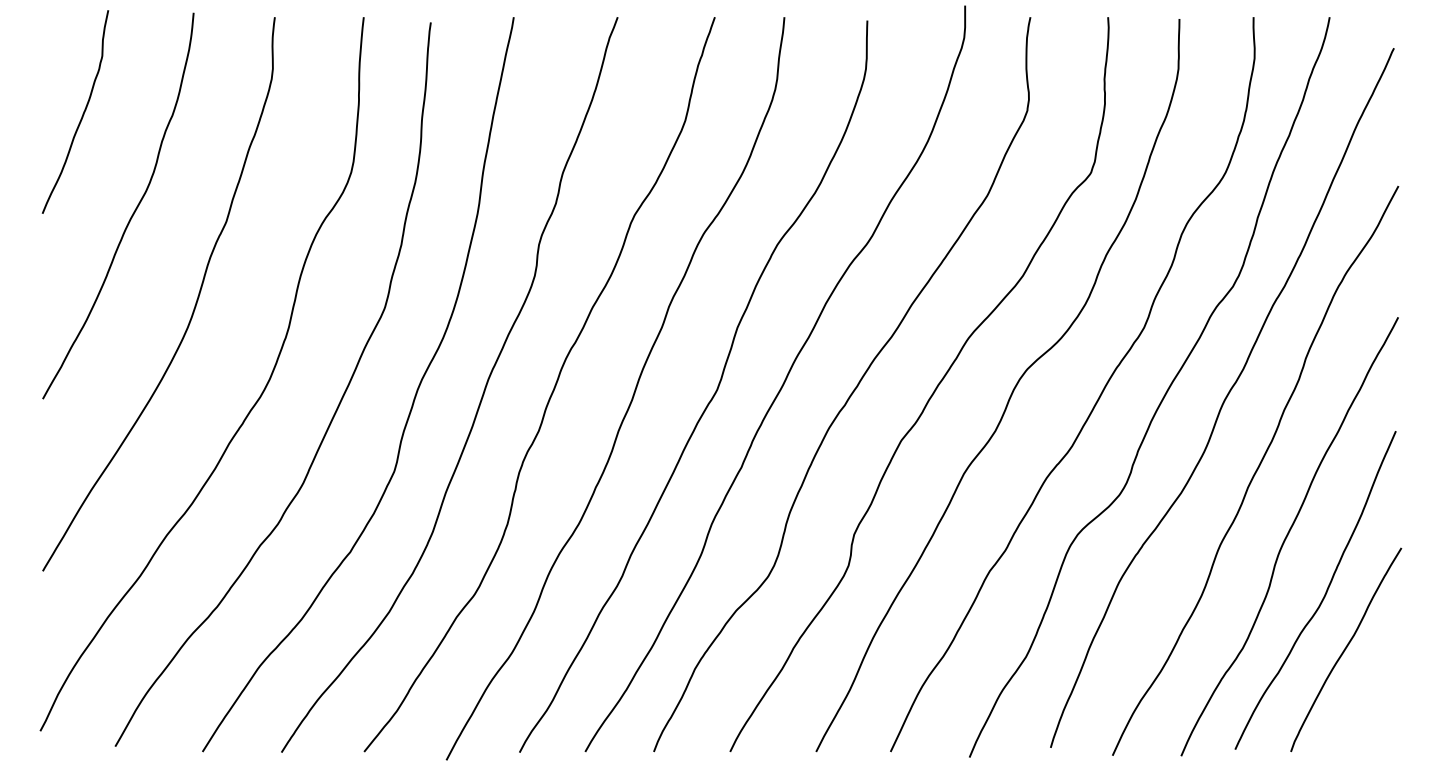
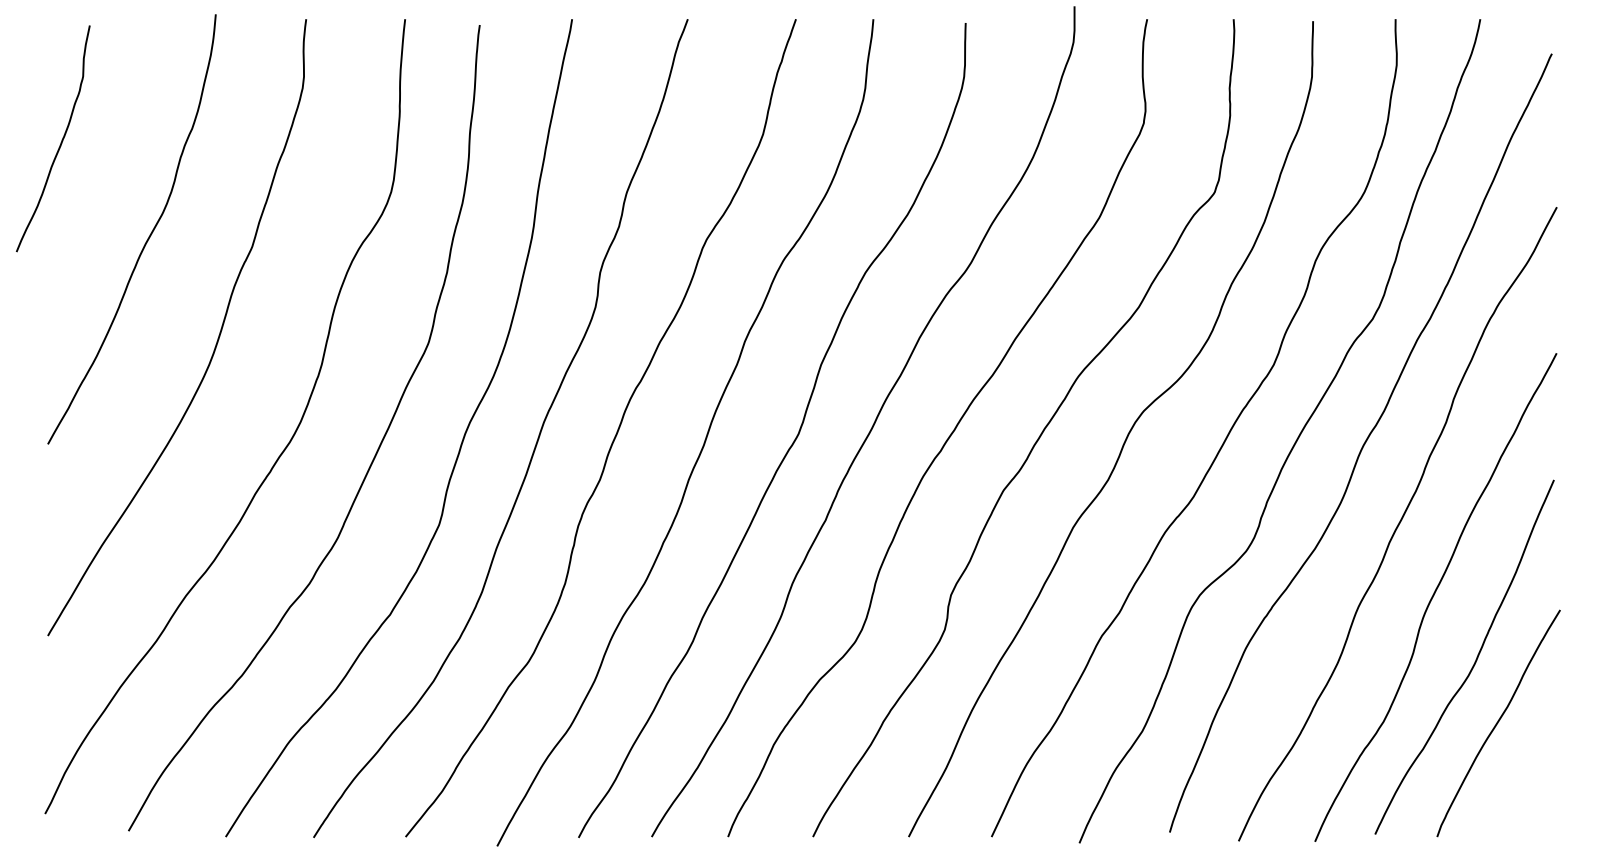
curve: (82, 112) -> (61, 139), moved

